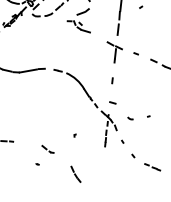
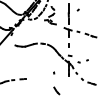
part: (45, 154) -> (41, 83), removed

